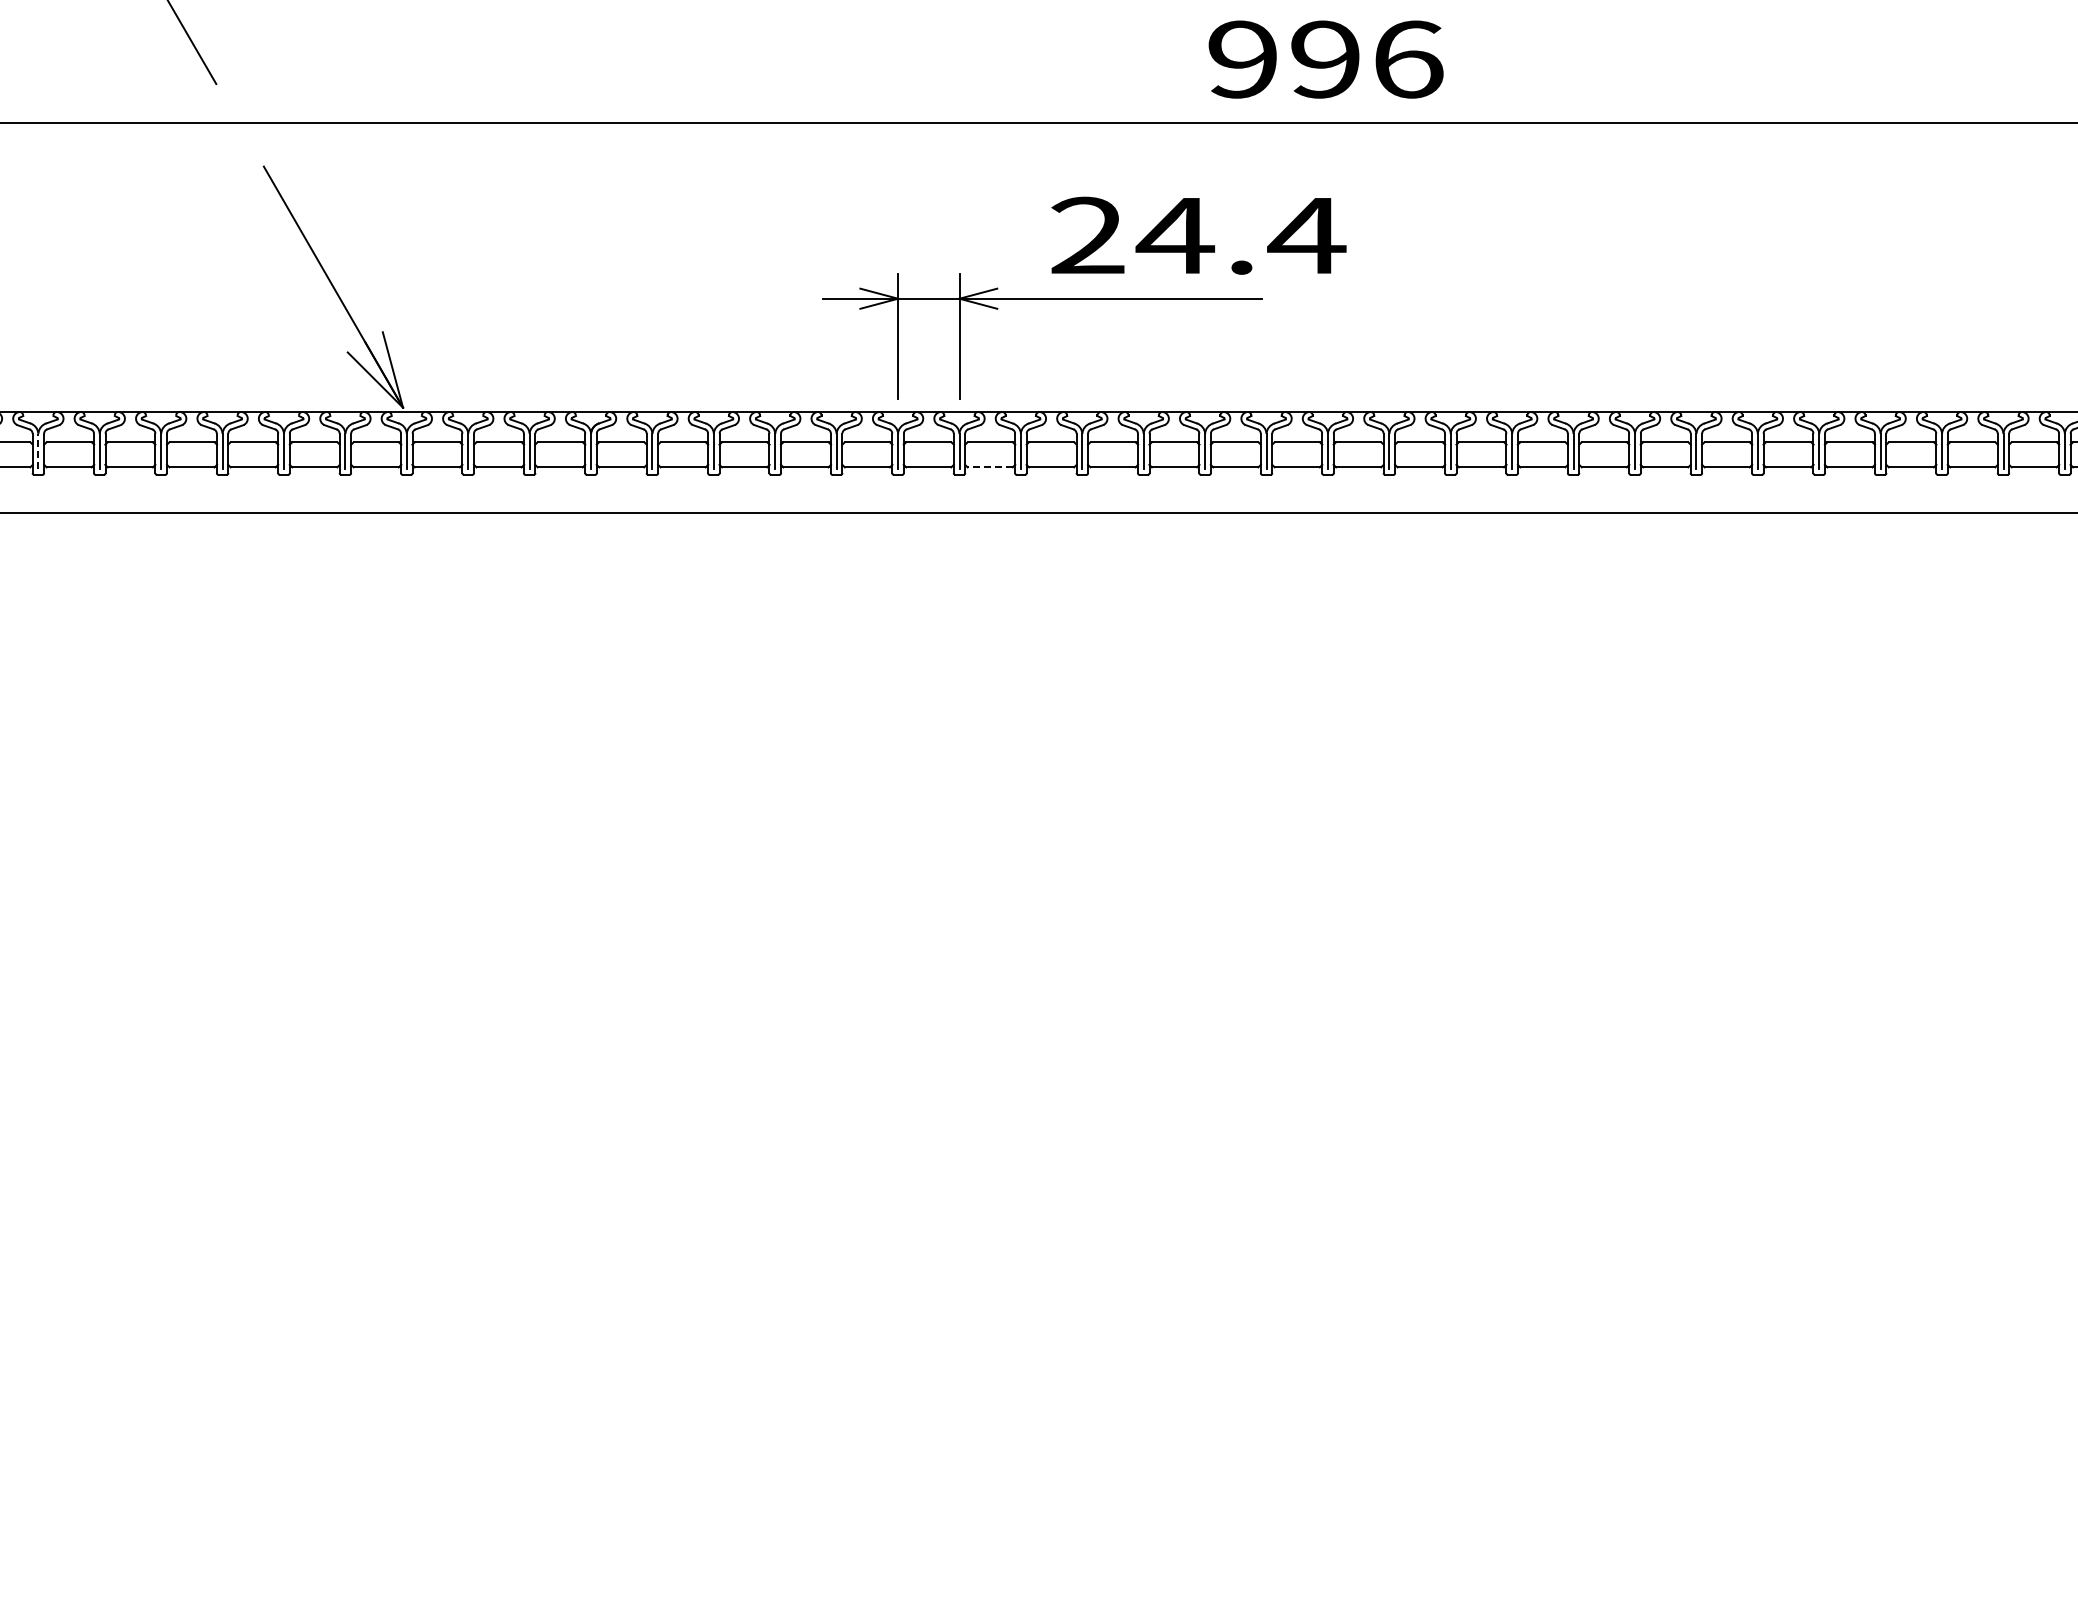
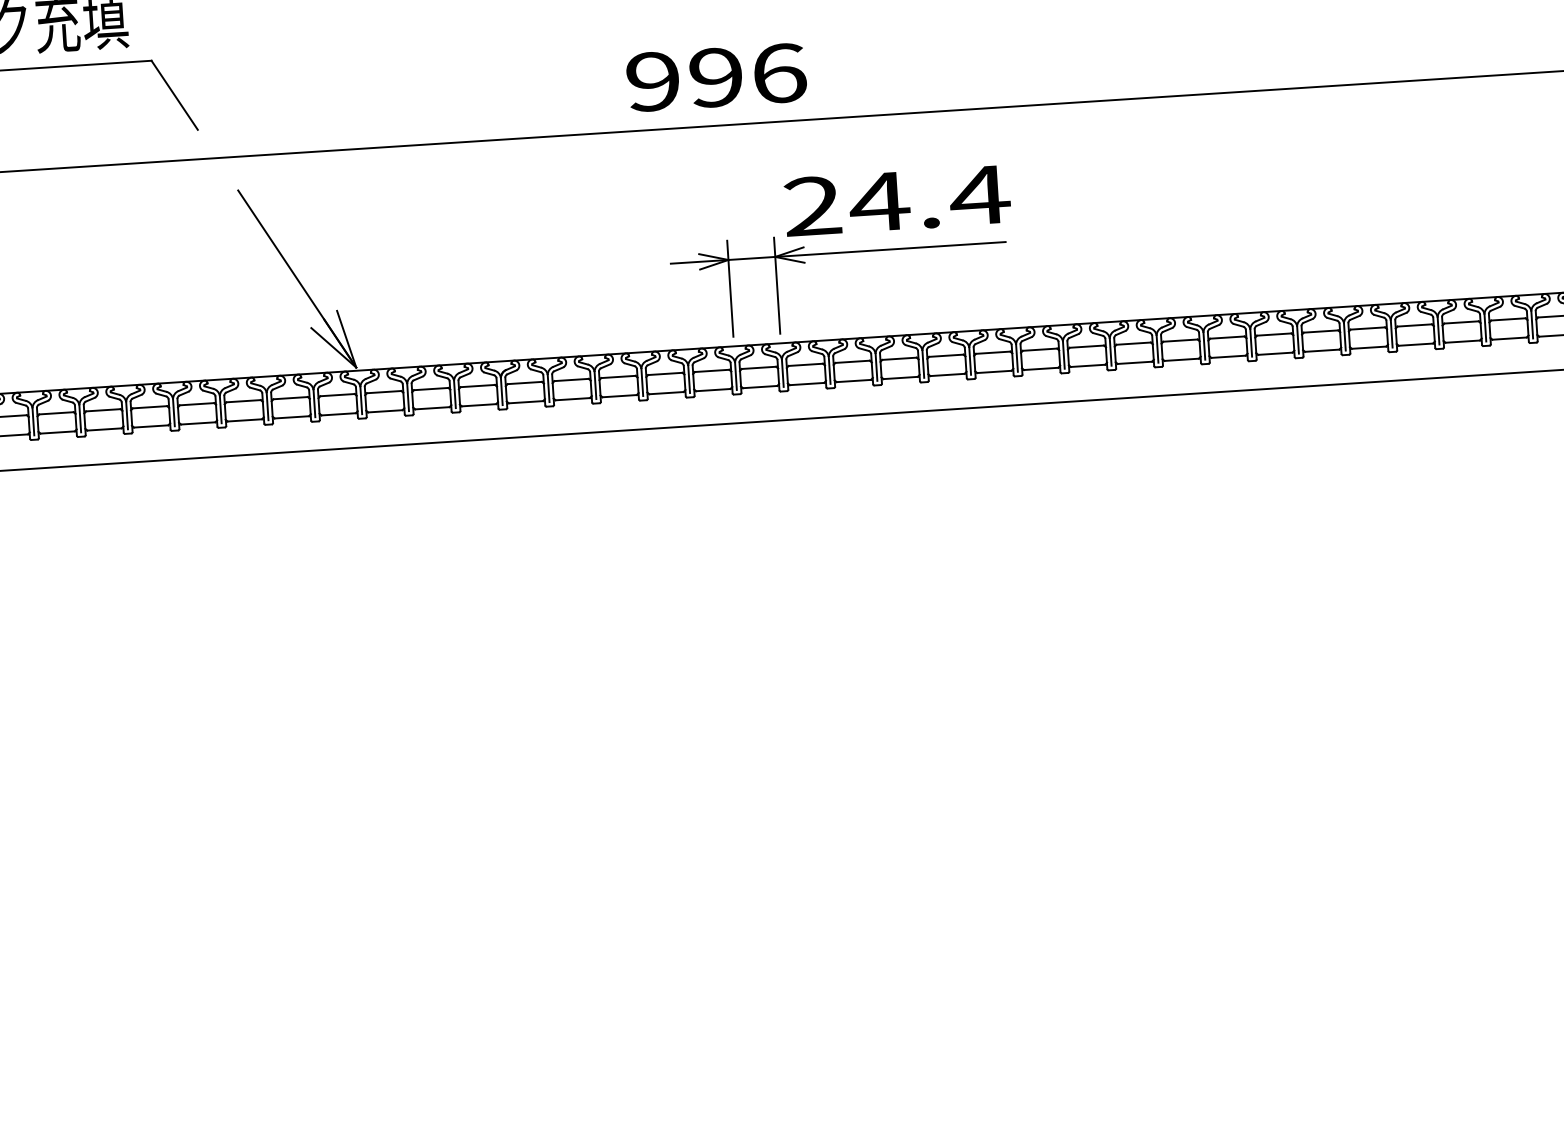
text: (1325, 59) -> (716, 77), moved
text: (1198, 235) -> (897, 200), moved
line: (38, 451) -> (80, 418), dashed -> solid
line: (990, 467) -> (807, 384), dashed -> solid

